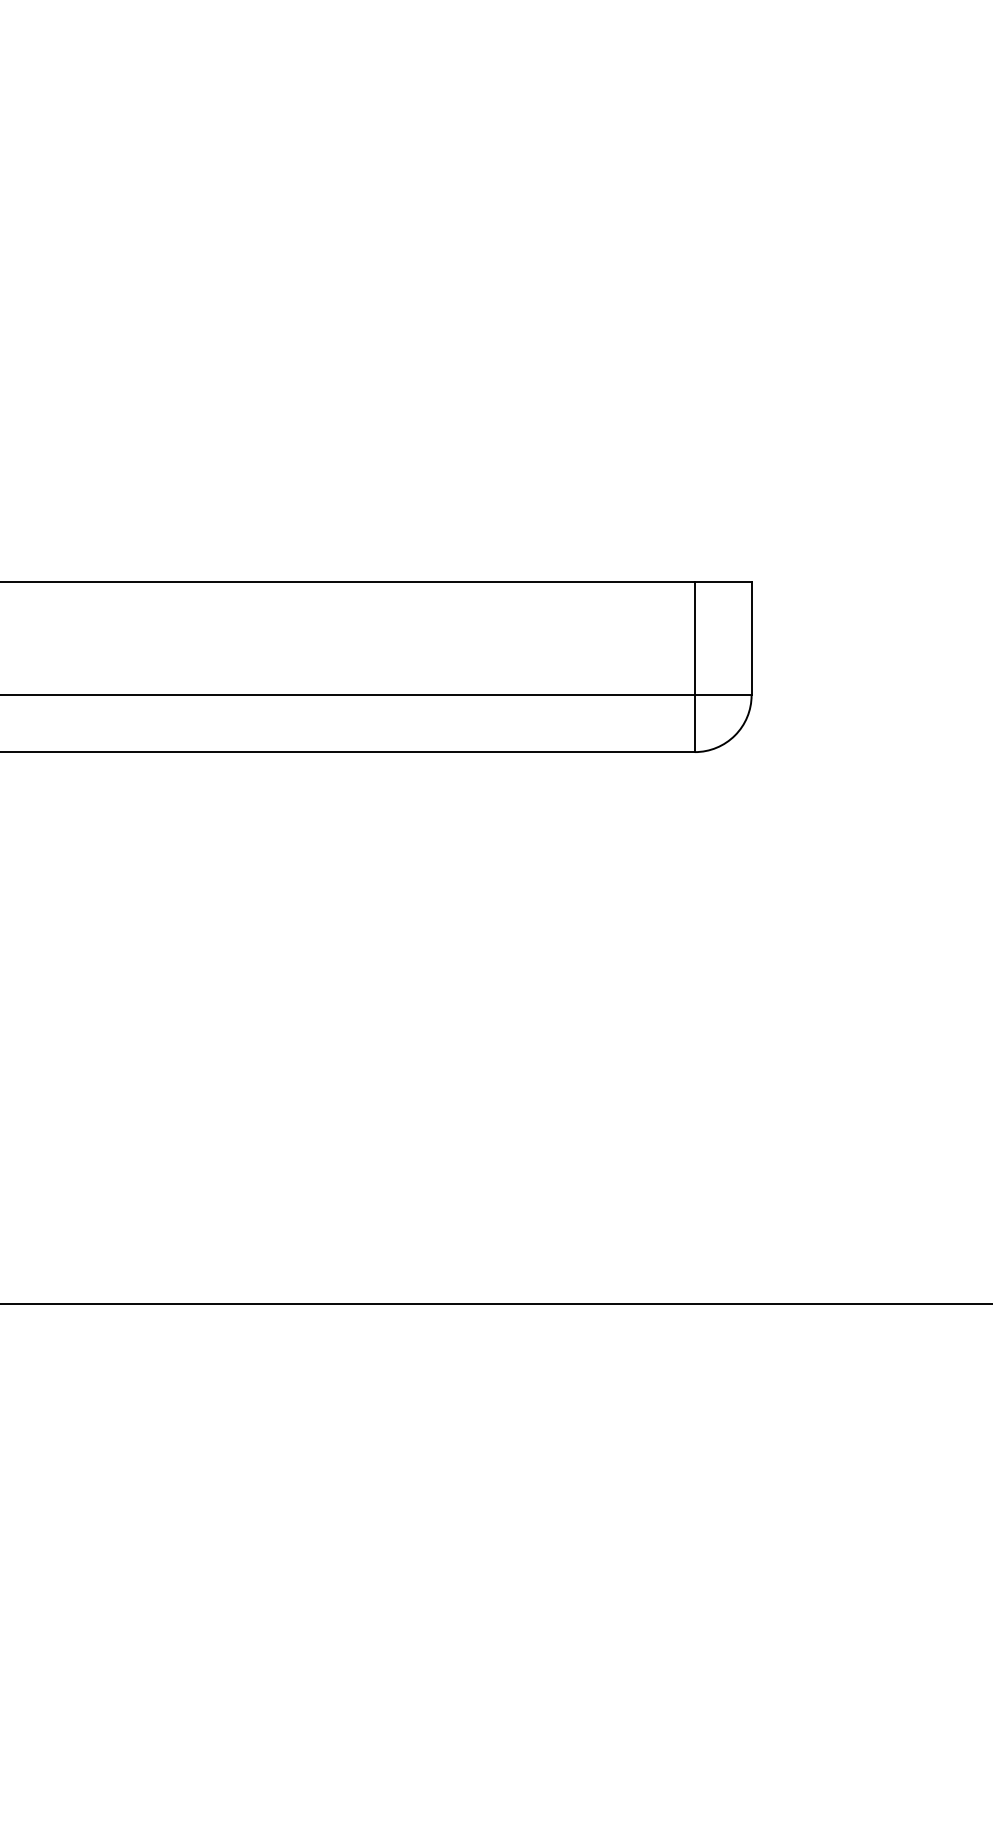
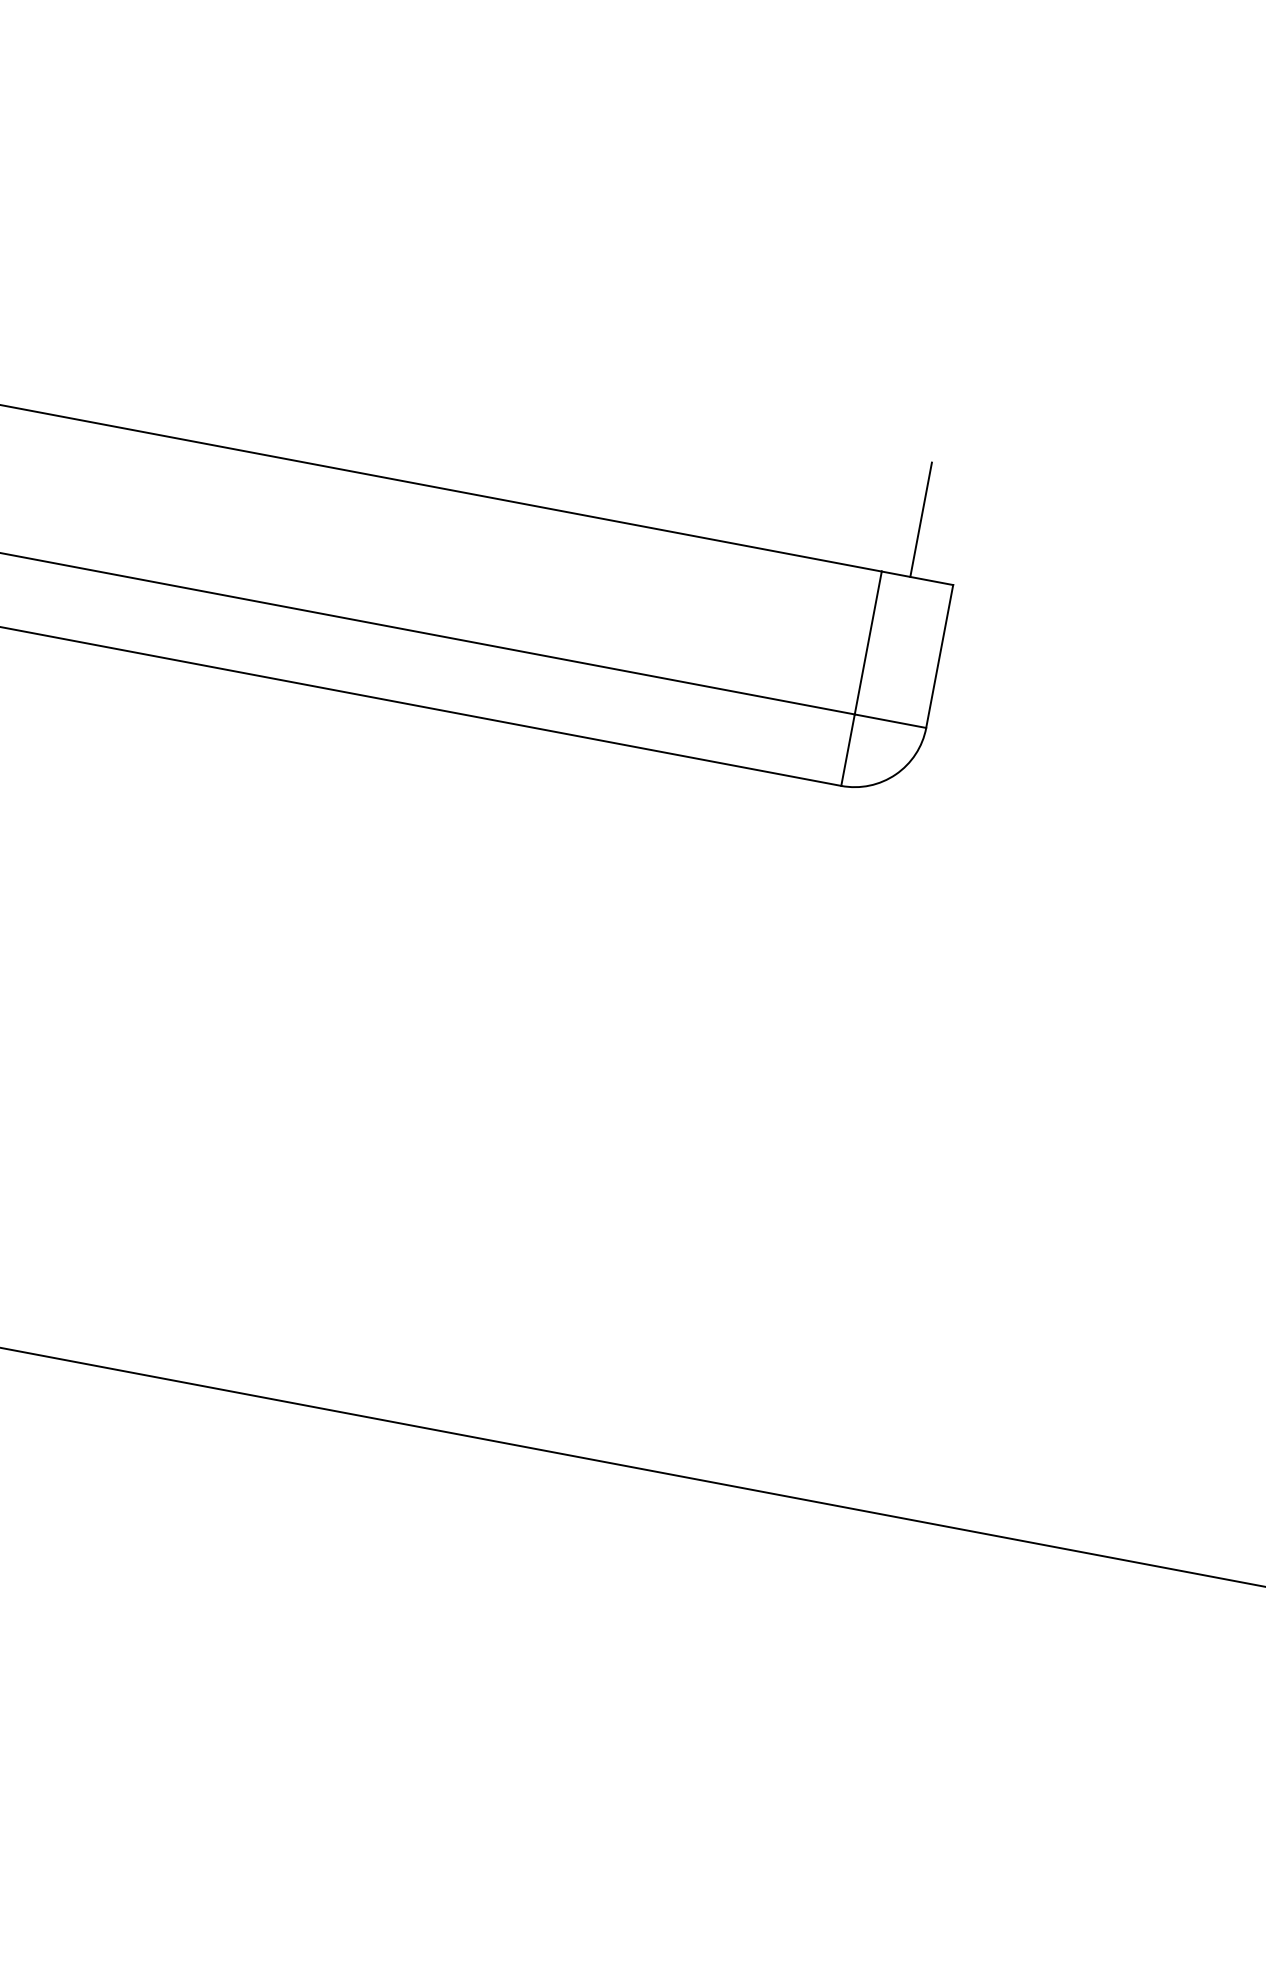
line: (717, 536) -> (921, 519), added

